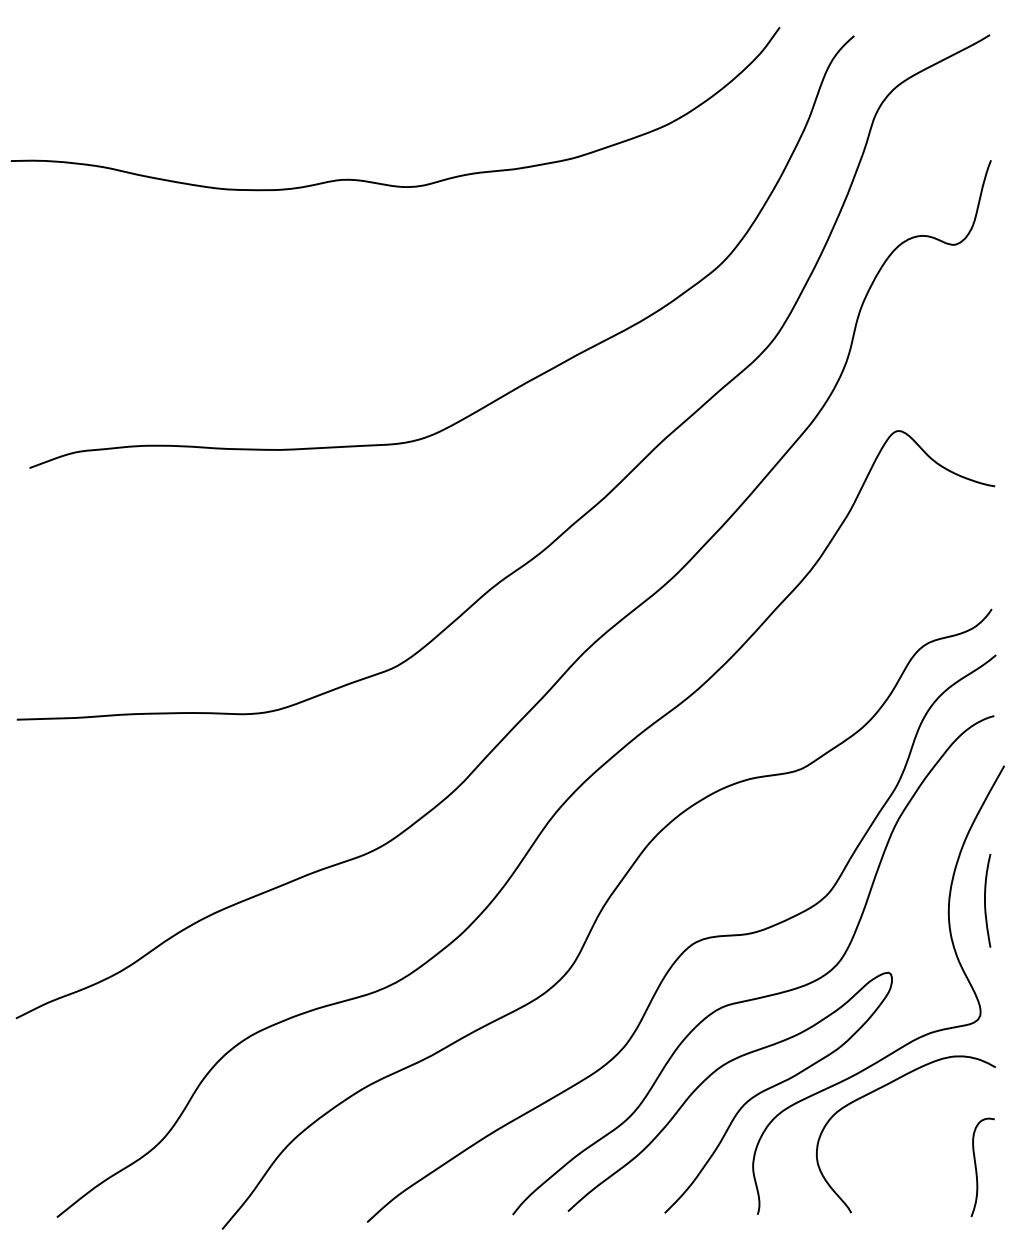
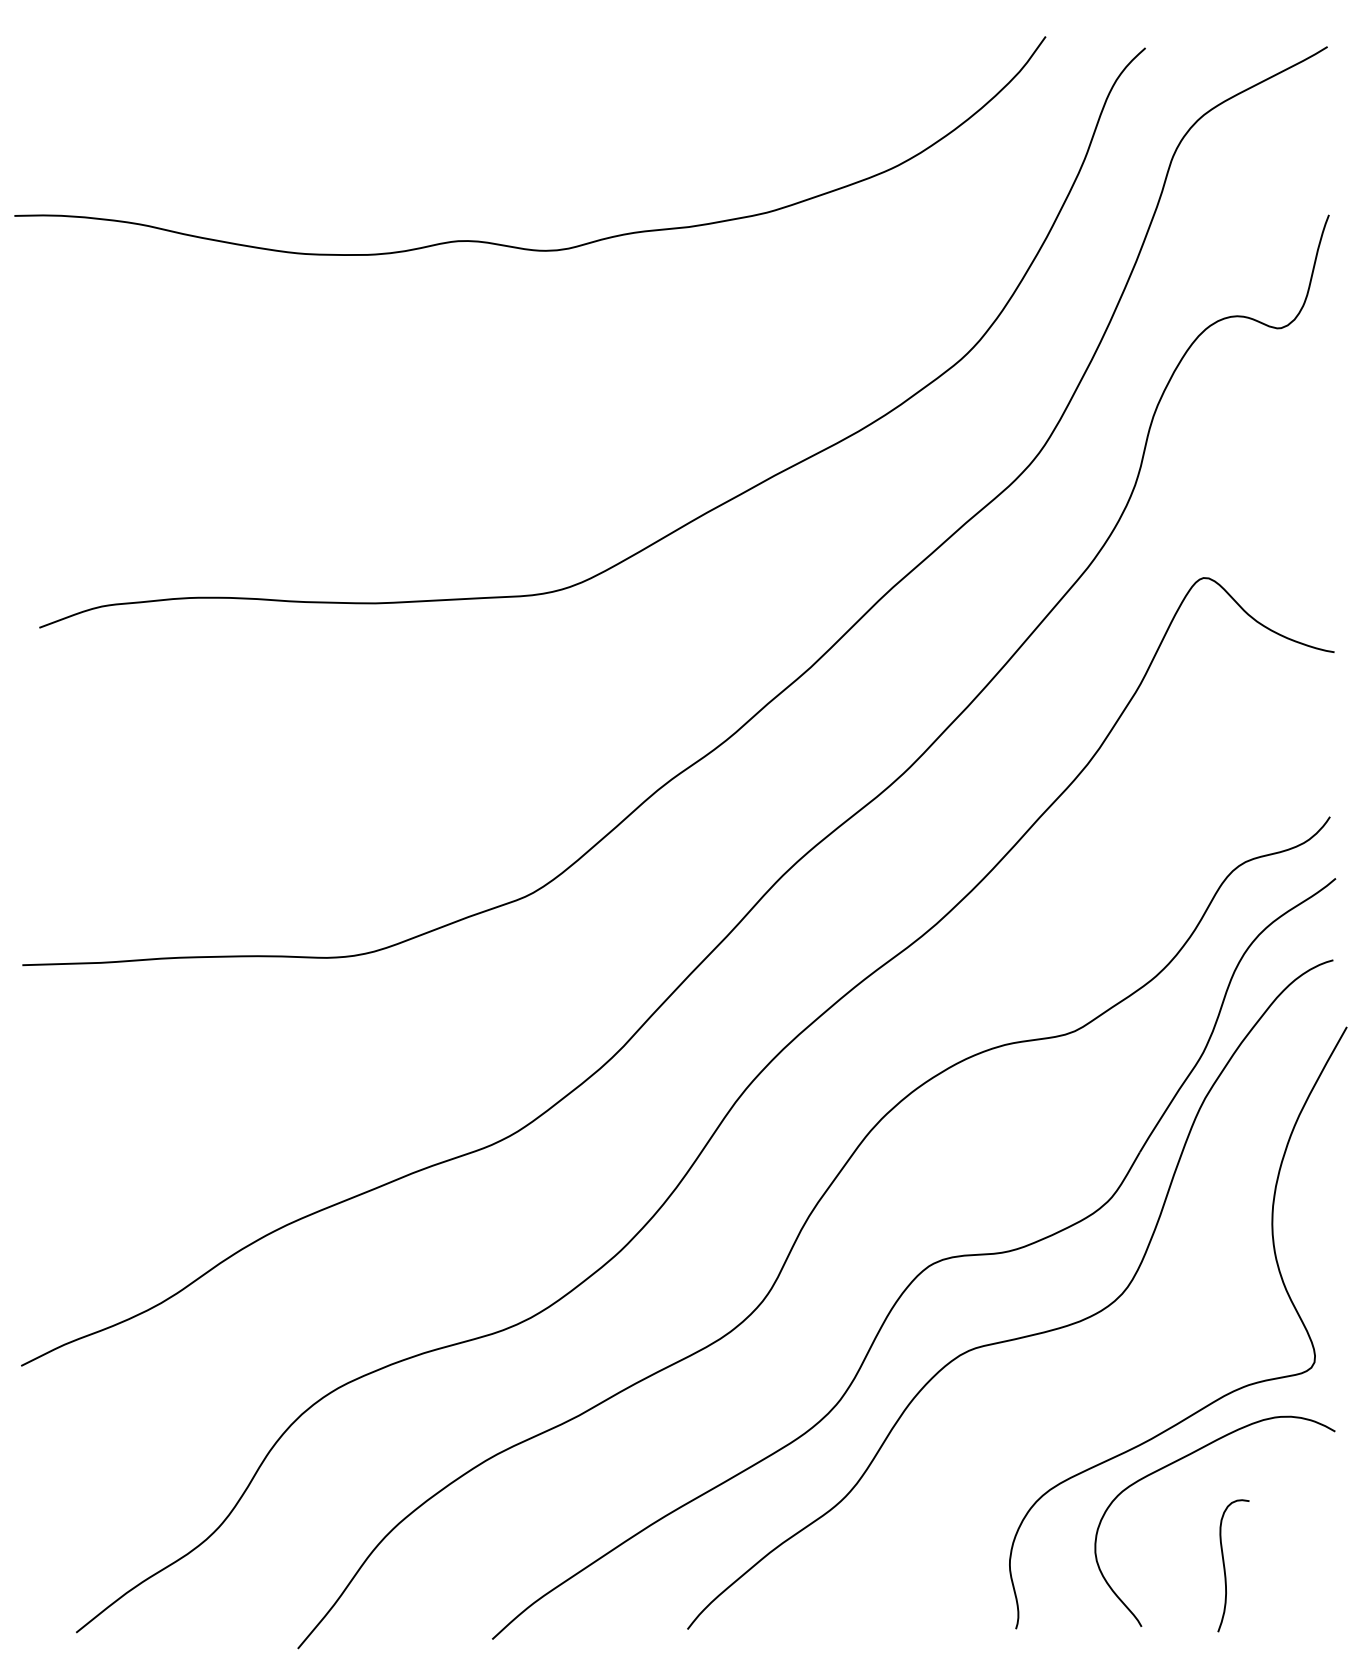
curve: (985, 900) -> (1321, 1207), removed
curve: (742, 1105) -> (995, 1482), removed
curve: (977, 1170) -> (1226, 1569), moved

